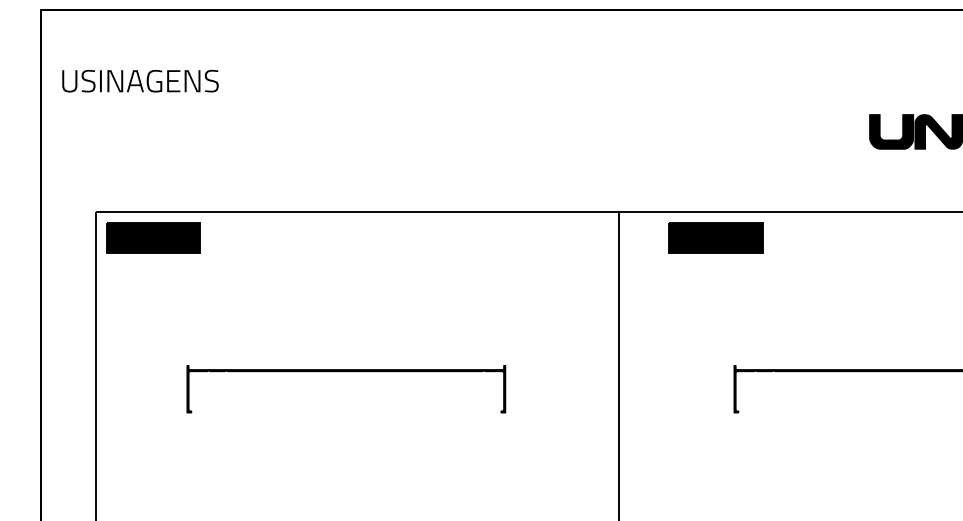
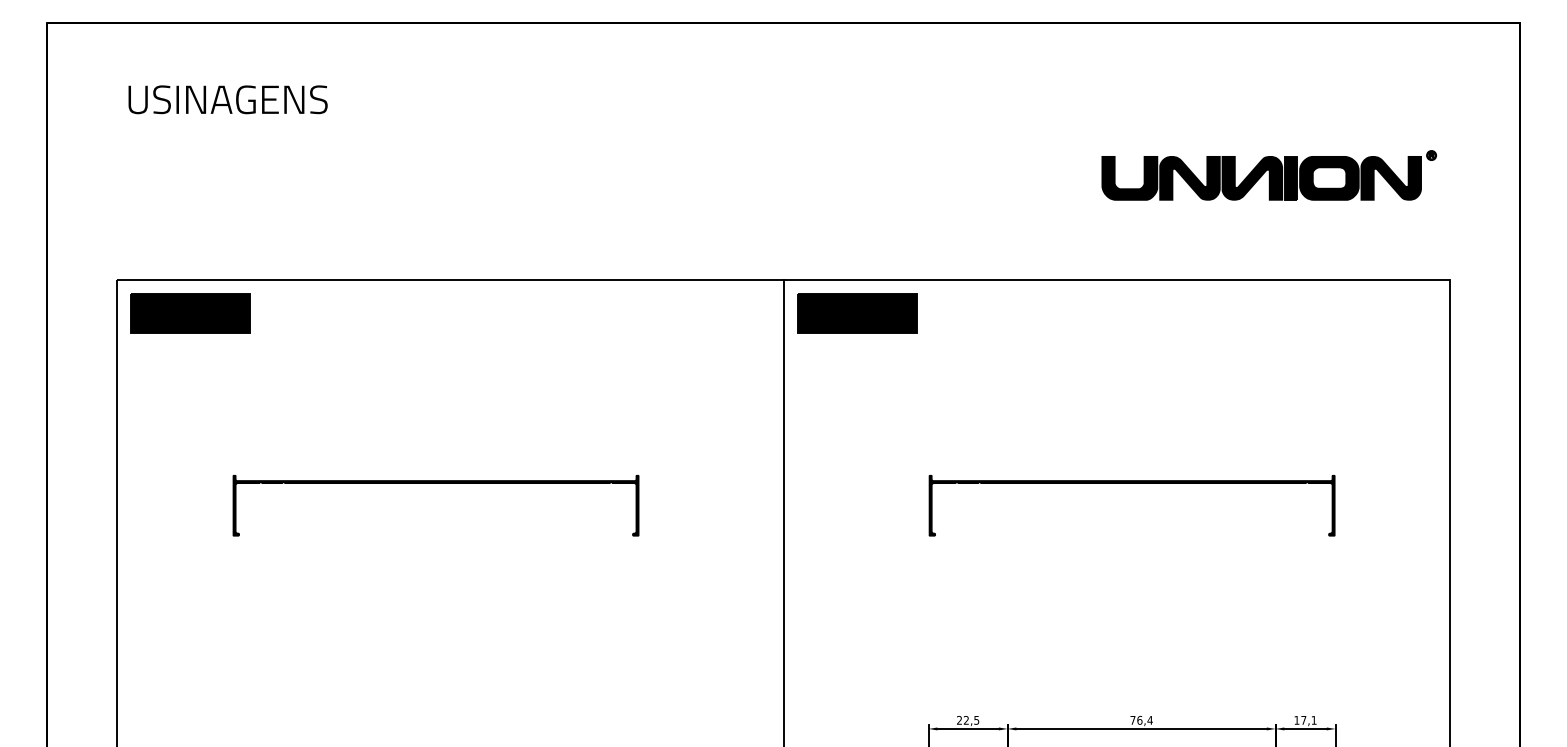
text: (140, 80) -> (227, 99), moved
part: (716, 238) -> (857, 313), moved

